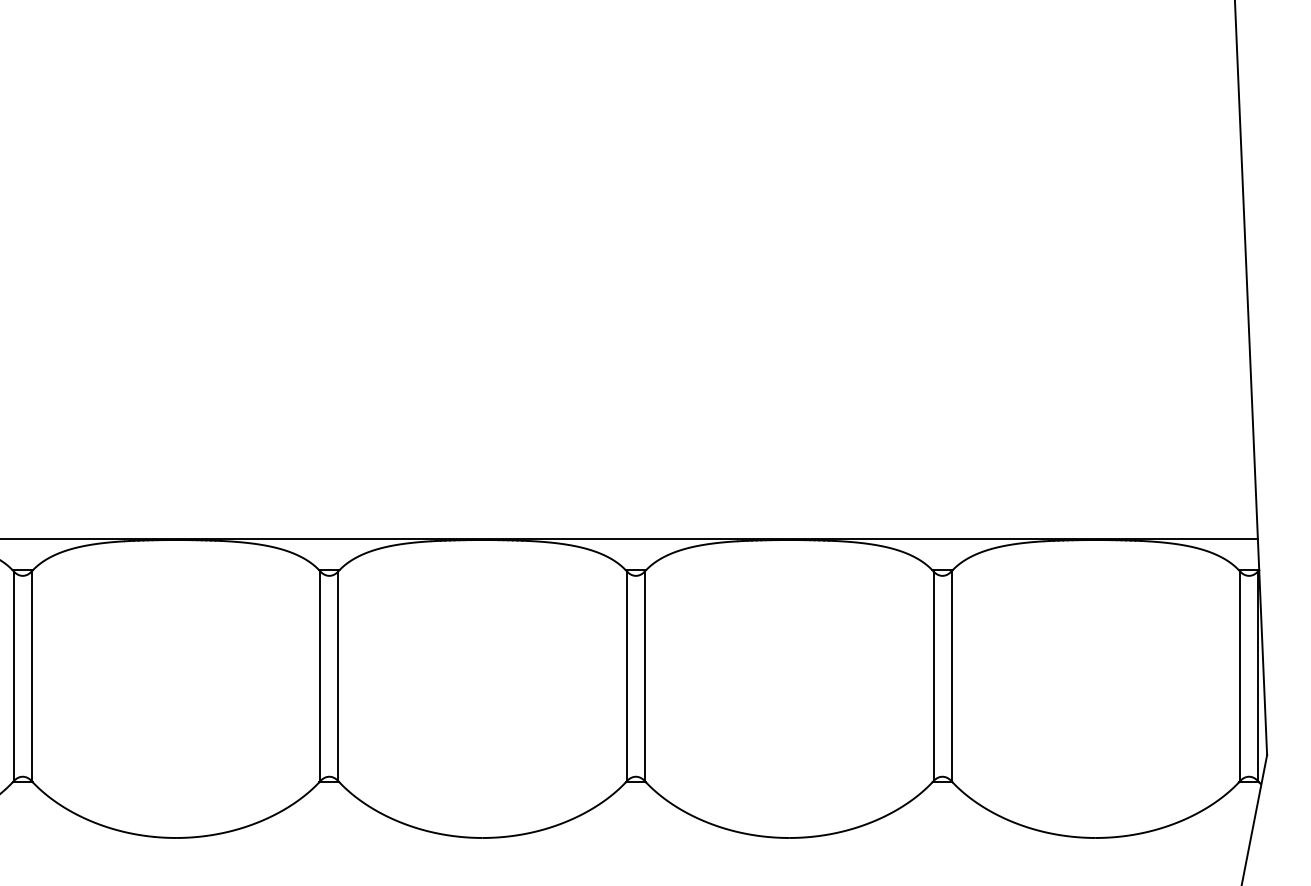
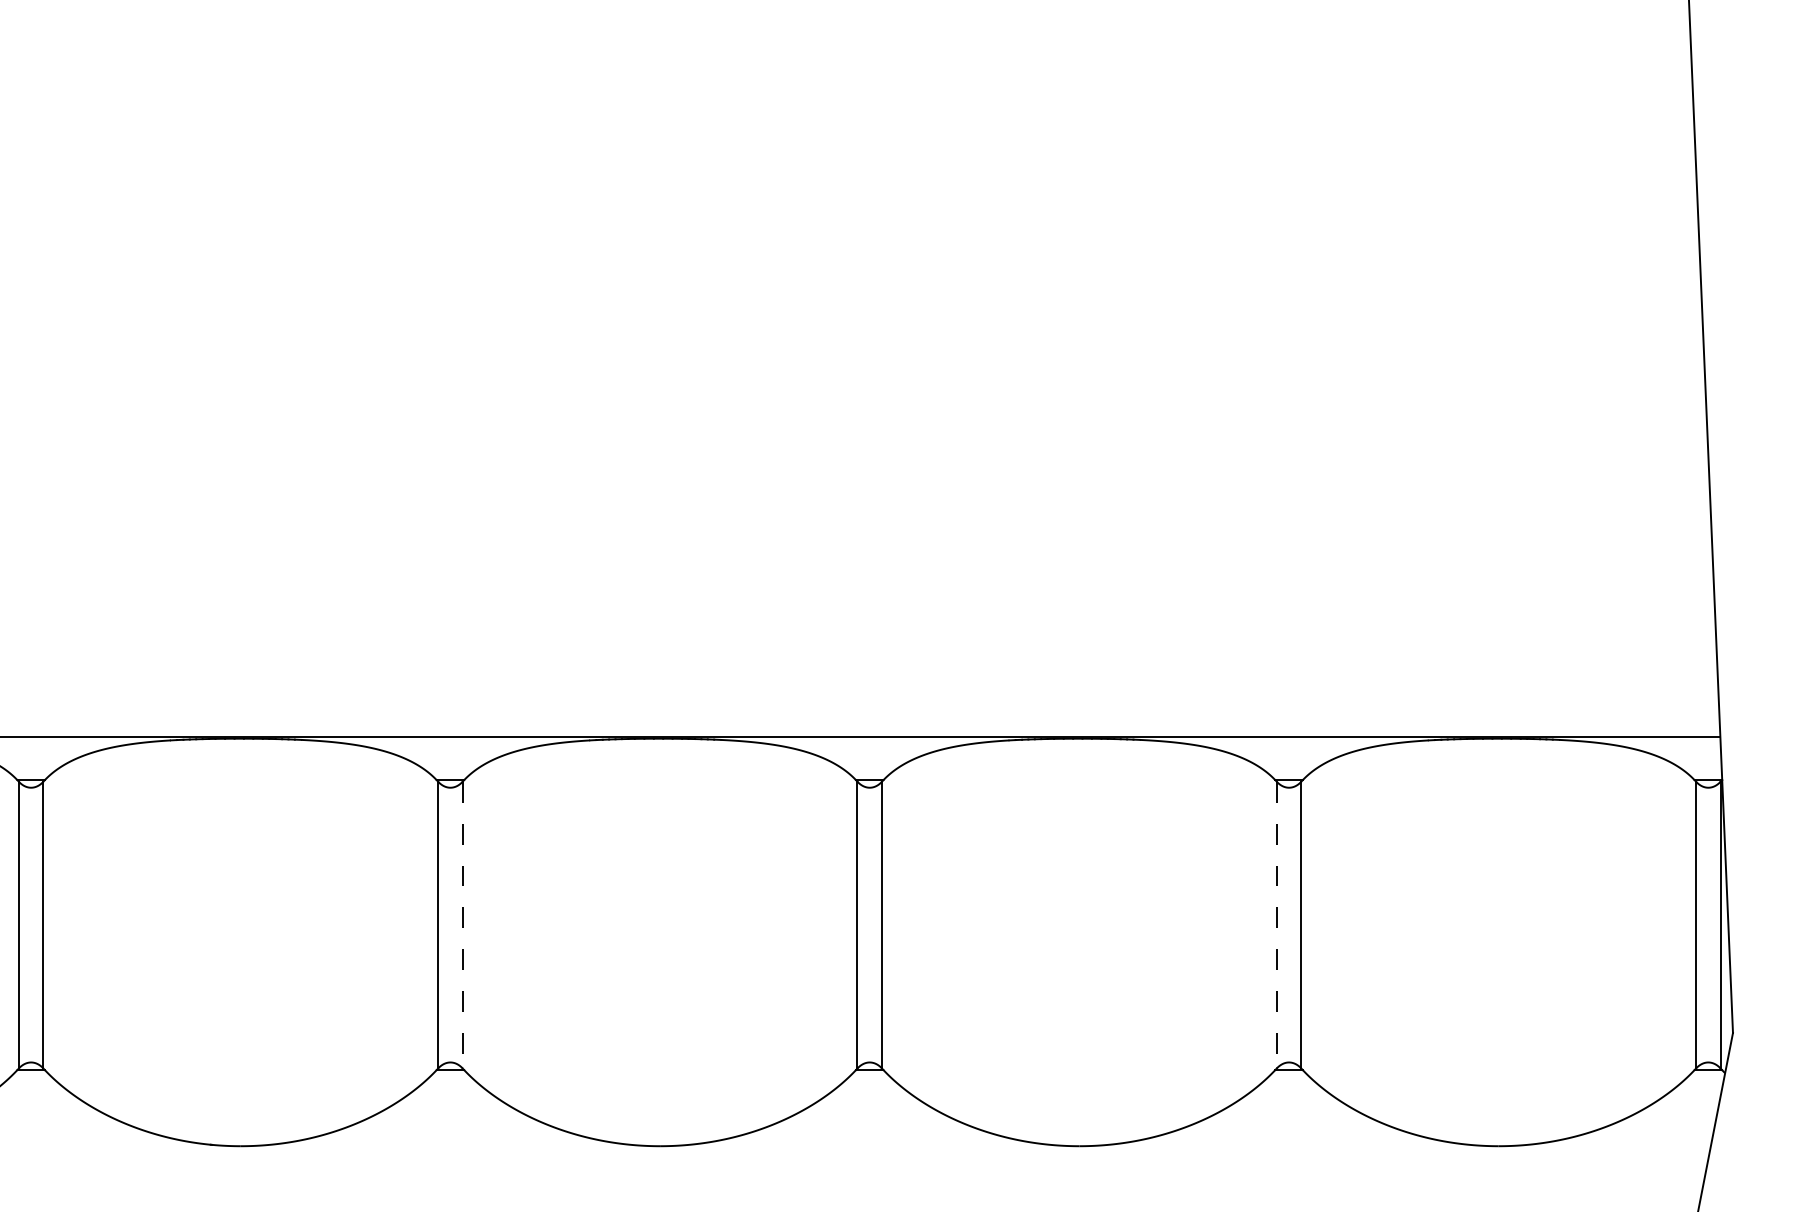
line: (338, 676) -> (462, 925), solid -> dashed
line: (933, 676) -> (1276, 925), solid -> dashed

